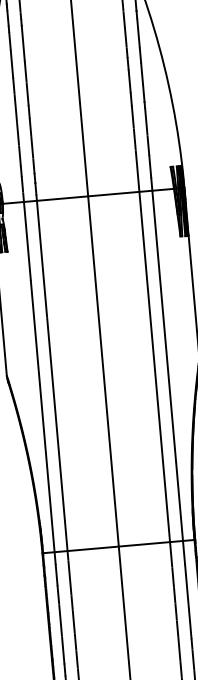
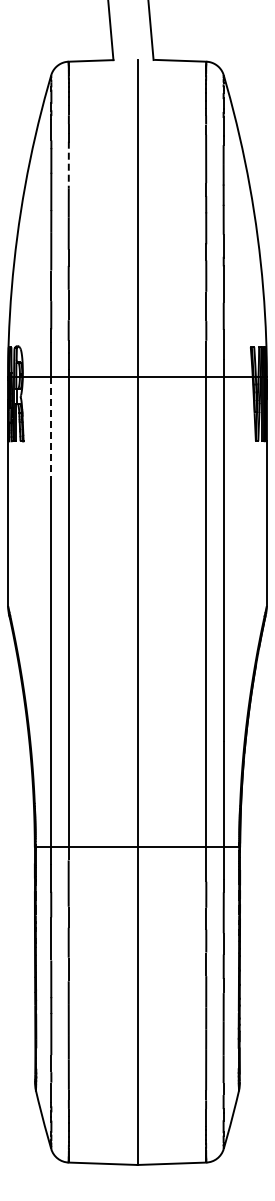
line: (23, 43) -> (68, 165), solid -> dashed
line: (27, 241) -> (51, 429), solid -> dashed

